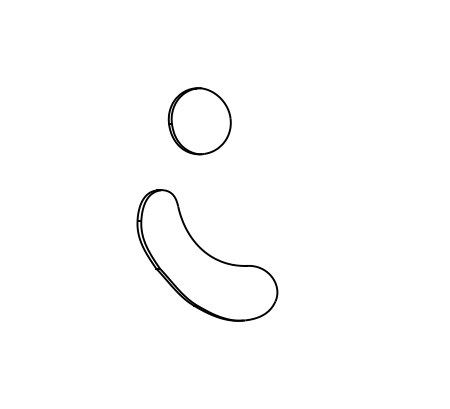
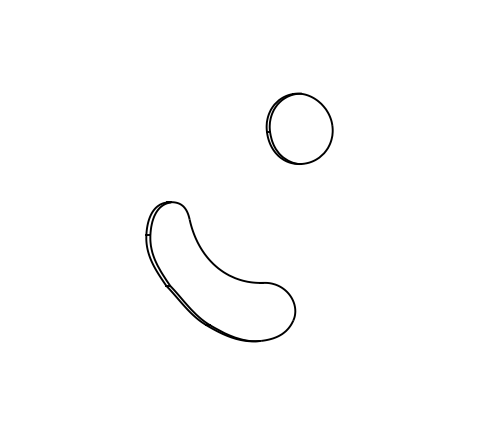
part: (199, 120) -> (299, 128), moved

